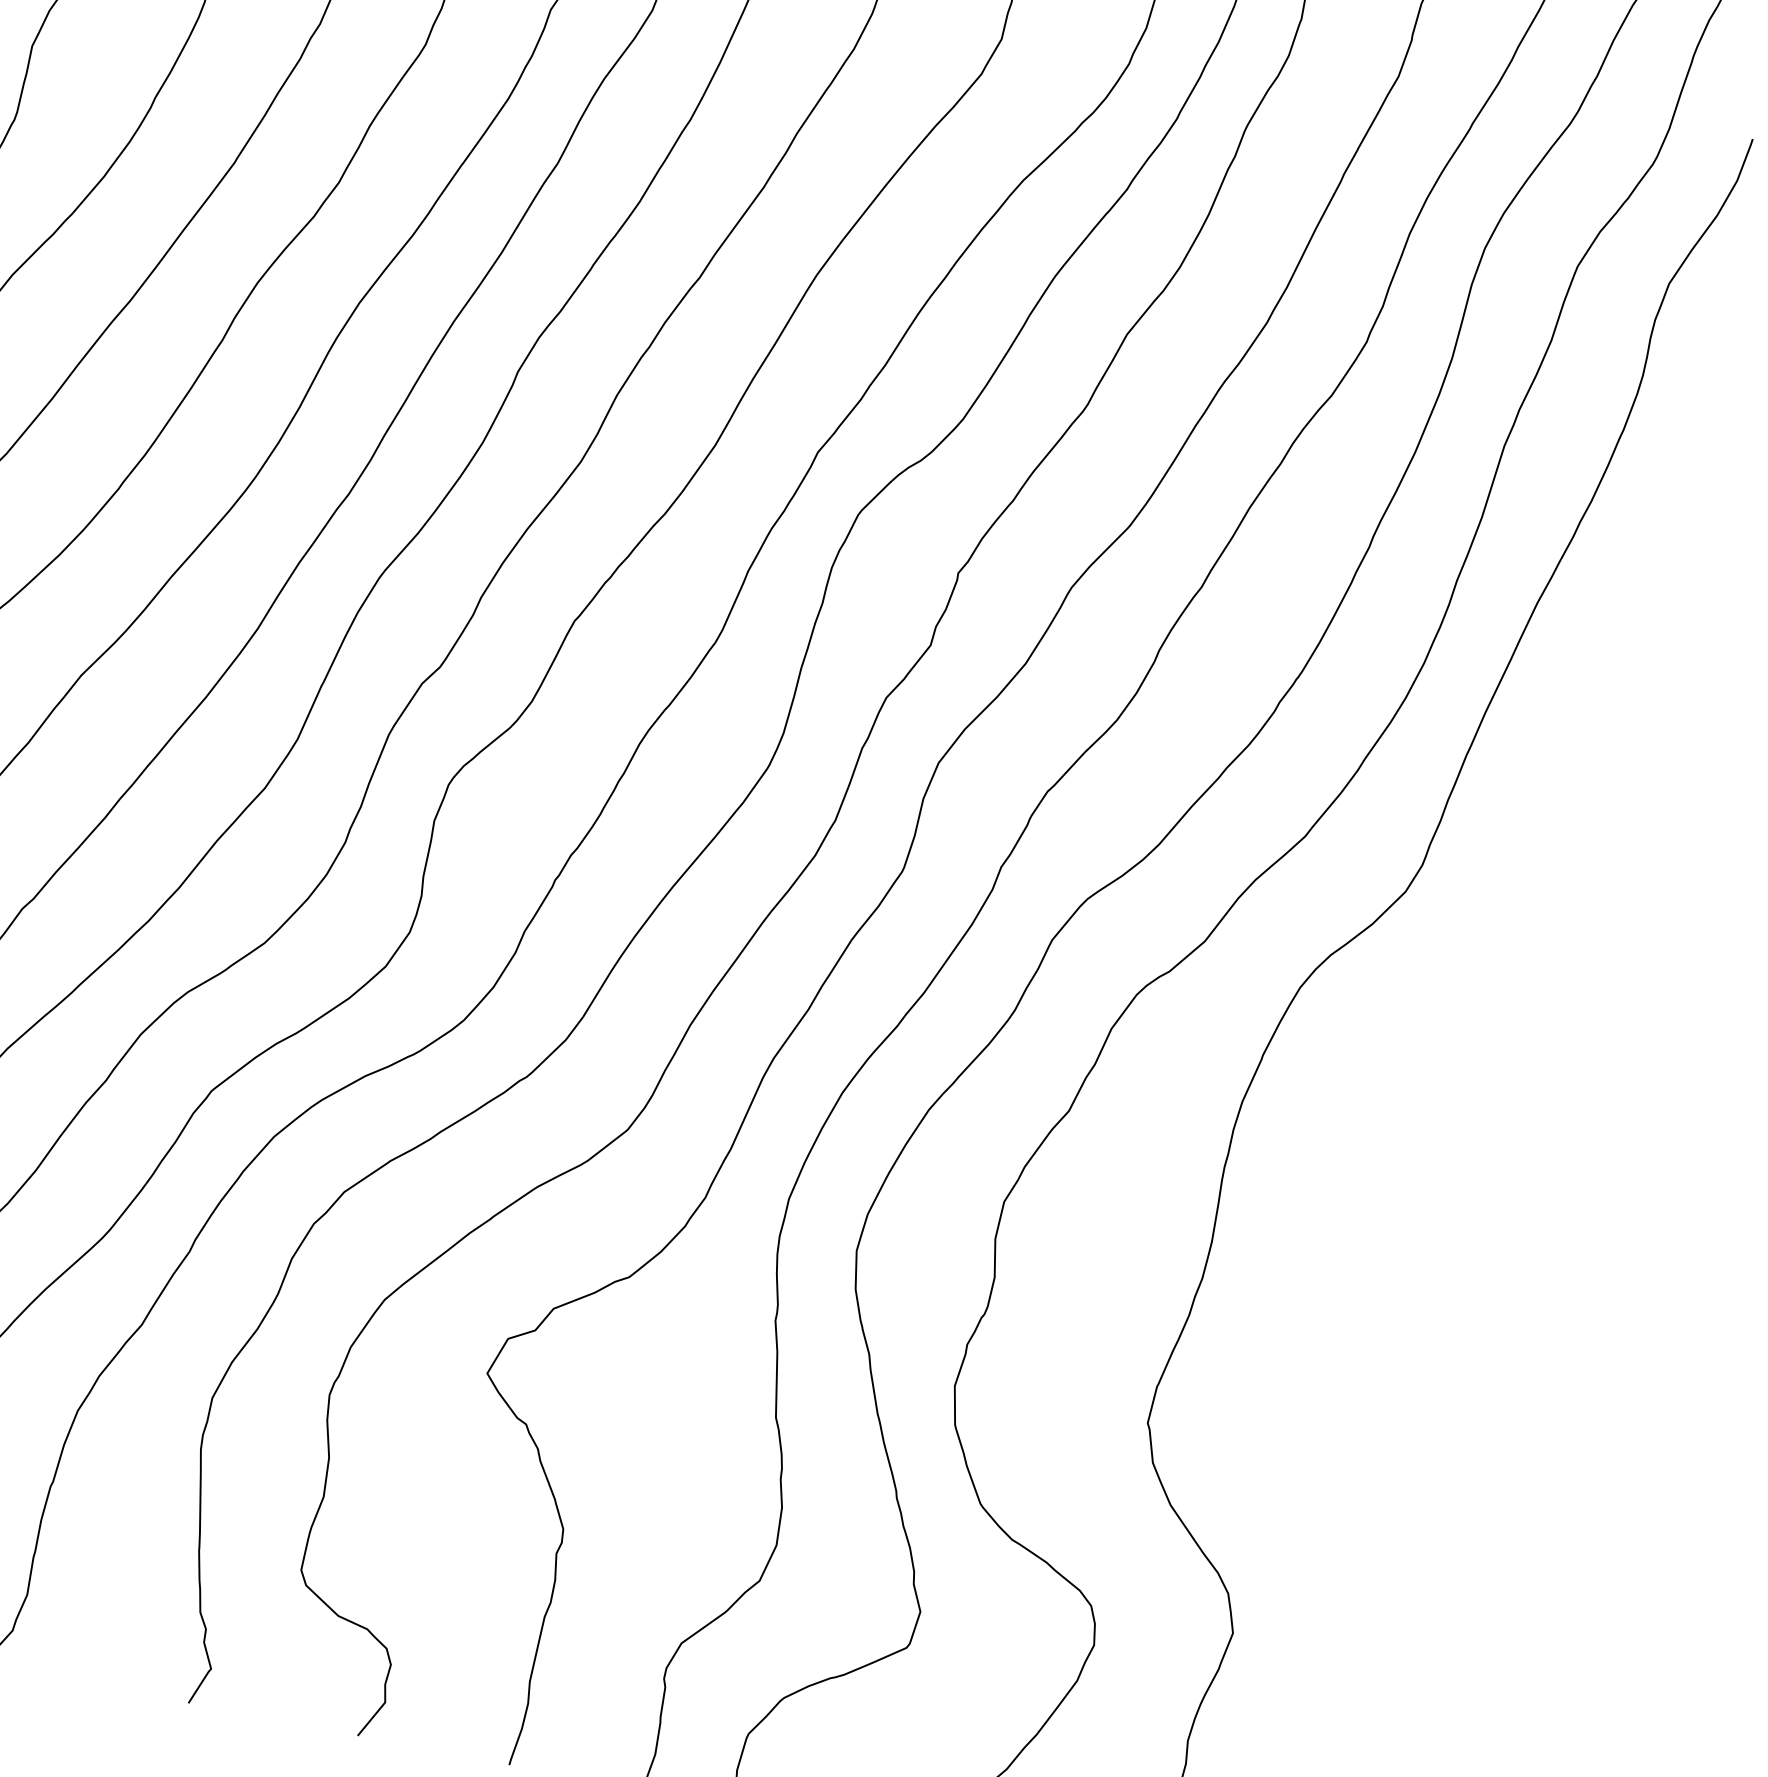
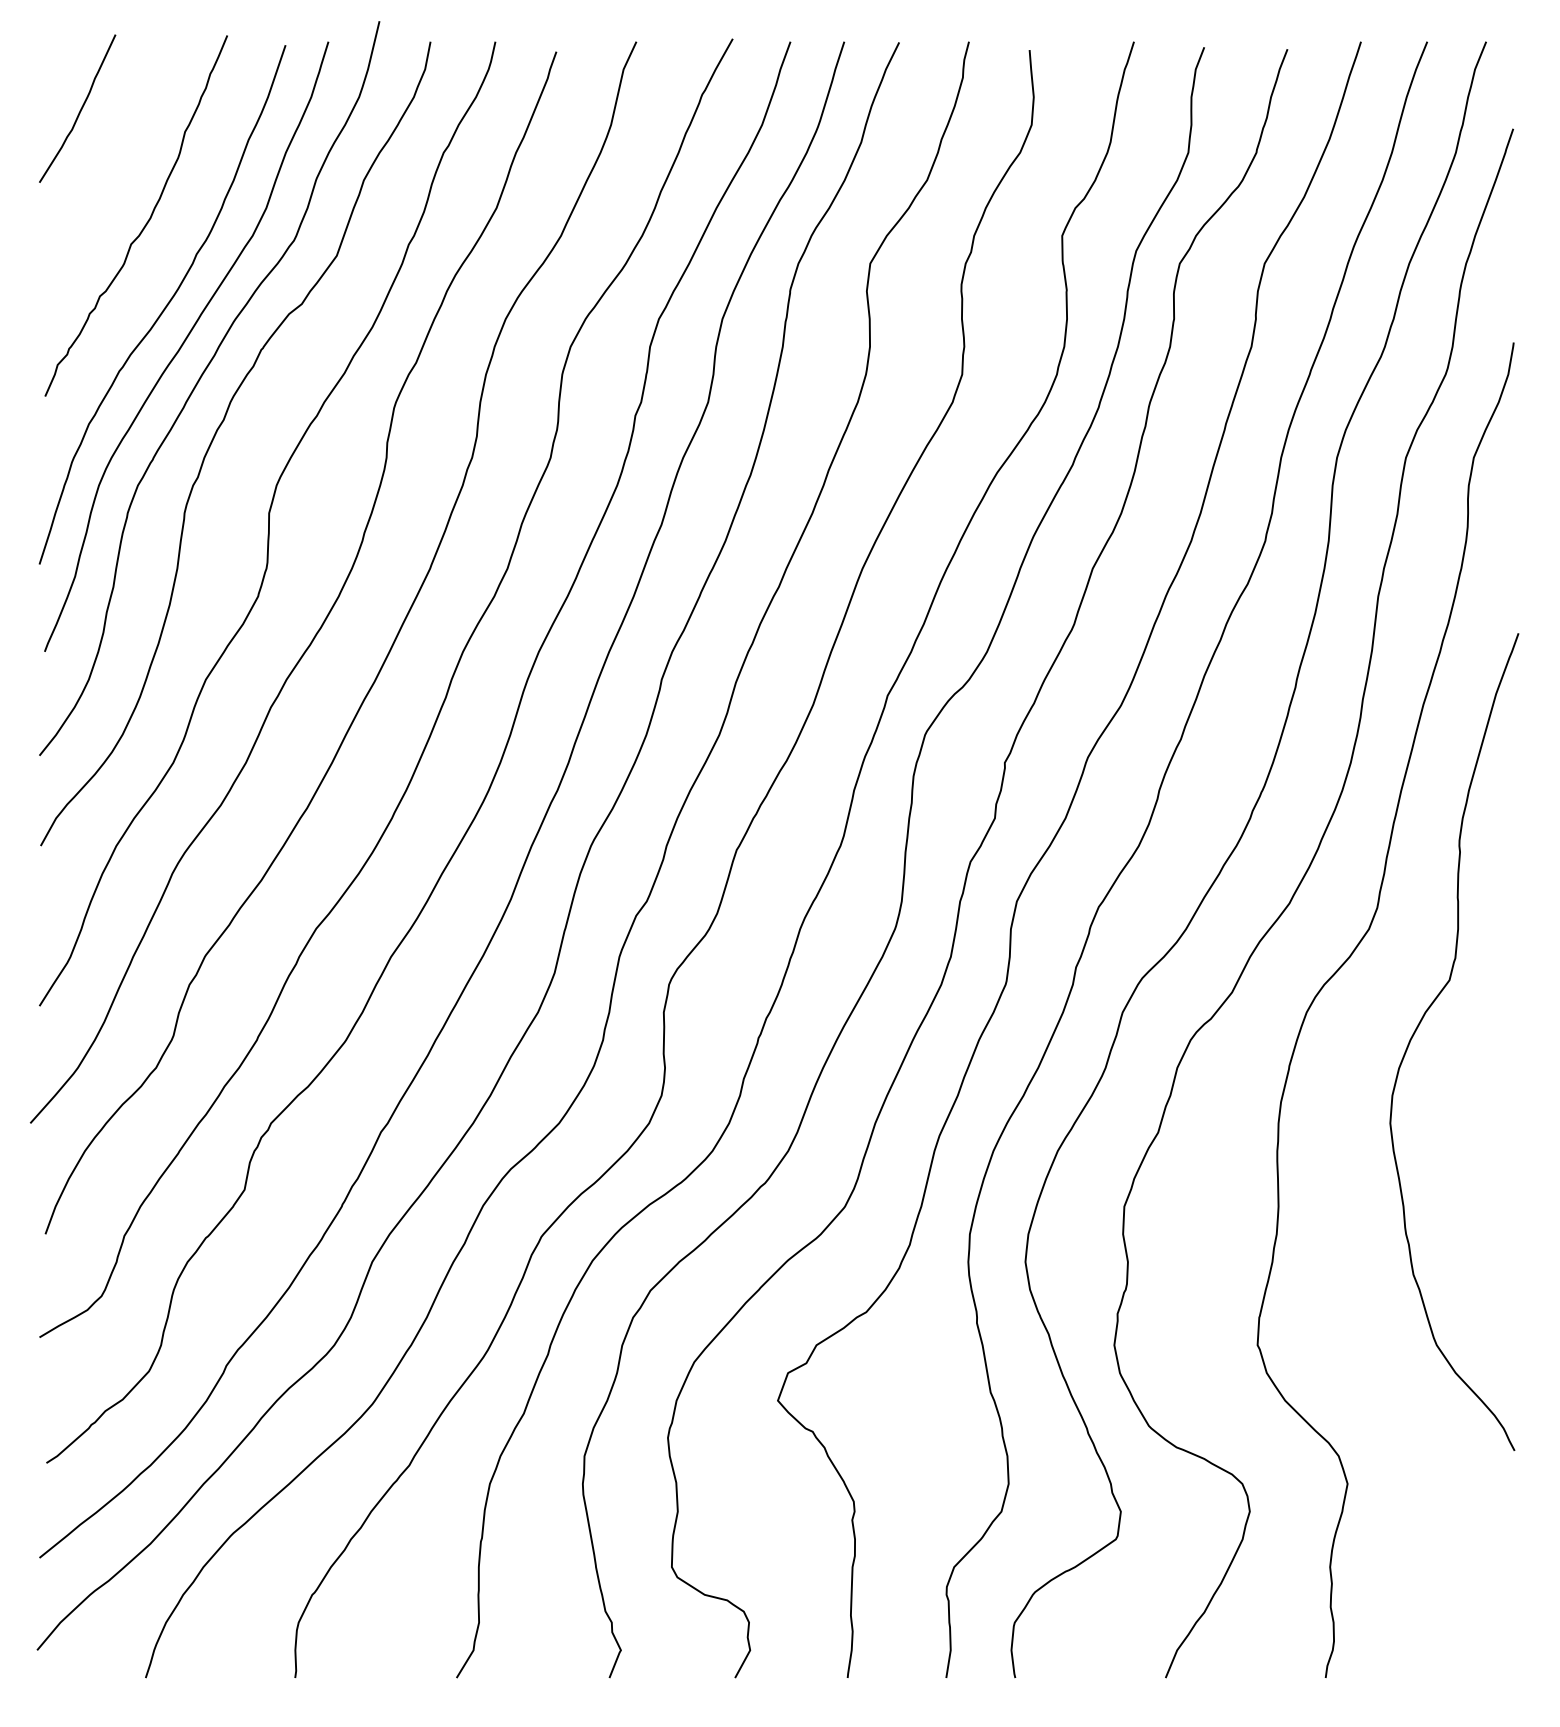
curve: (1452, 1030) -> (1421, 1022), added

